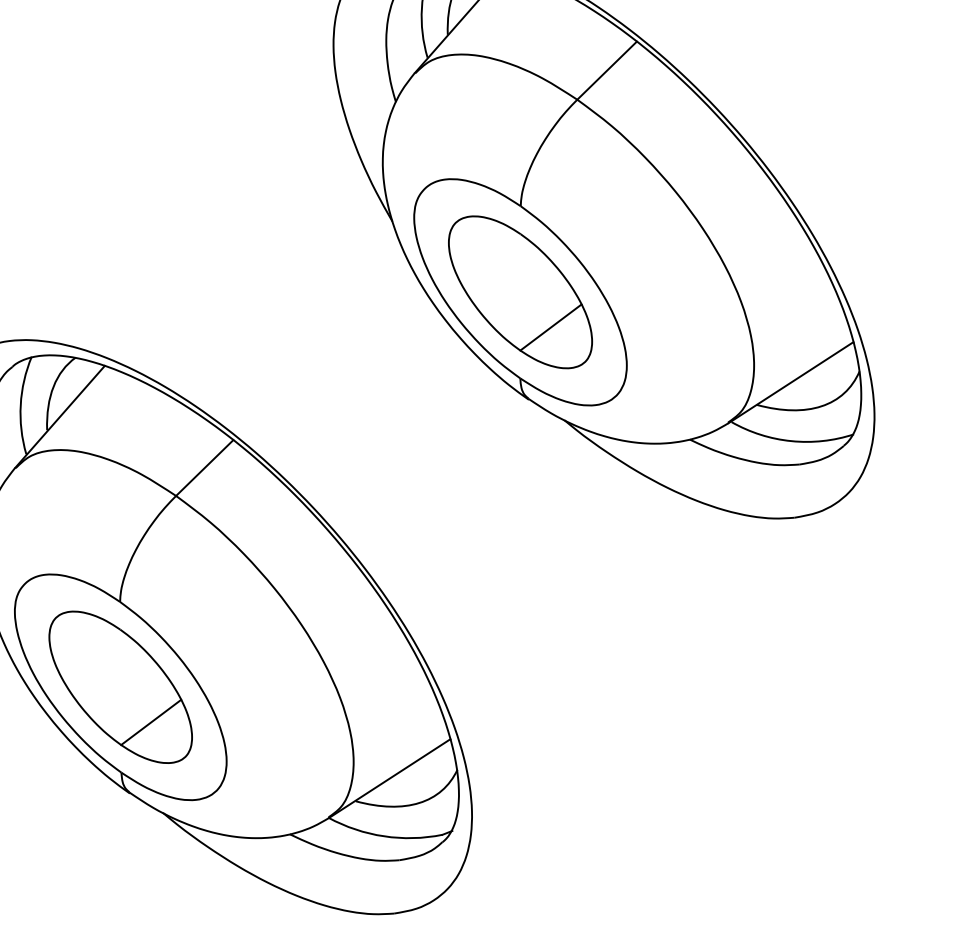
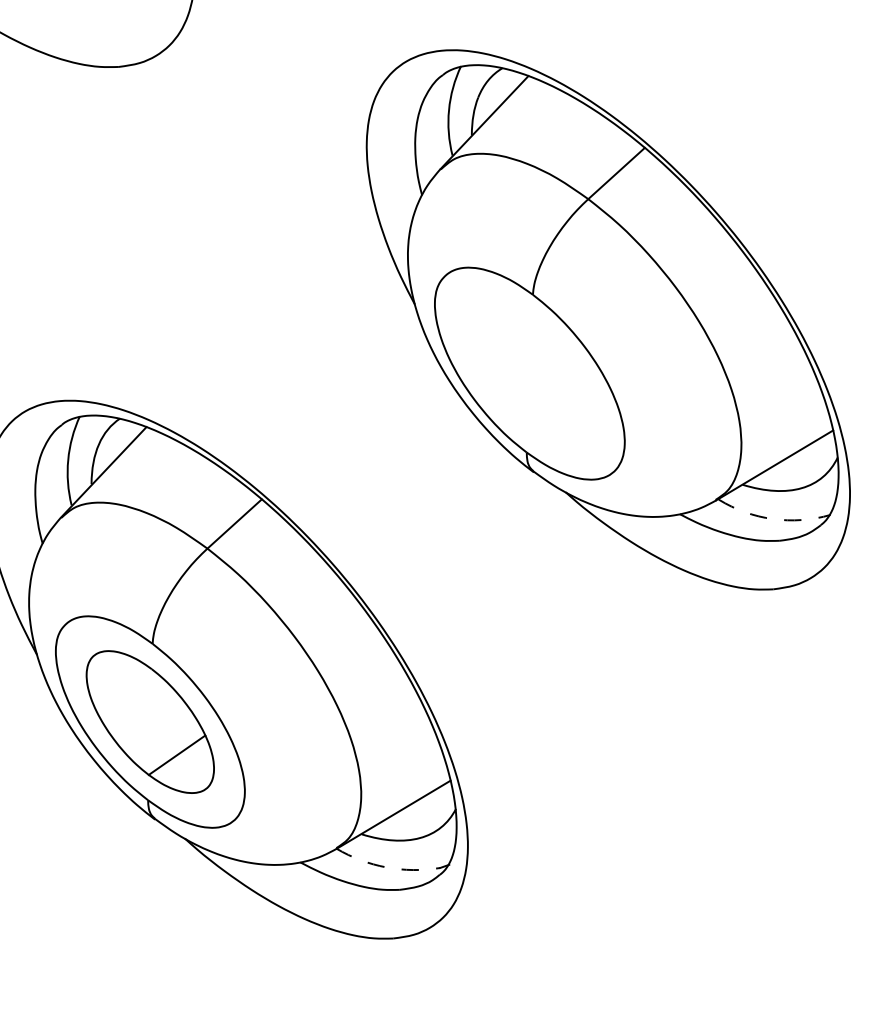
part: (520, 292) -> (529, 373), removed
arc: (791, 441) -> (773, 519), solid -> dashed
arc: (384, 836) -> (386, 867), solid -> dashed

